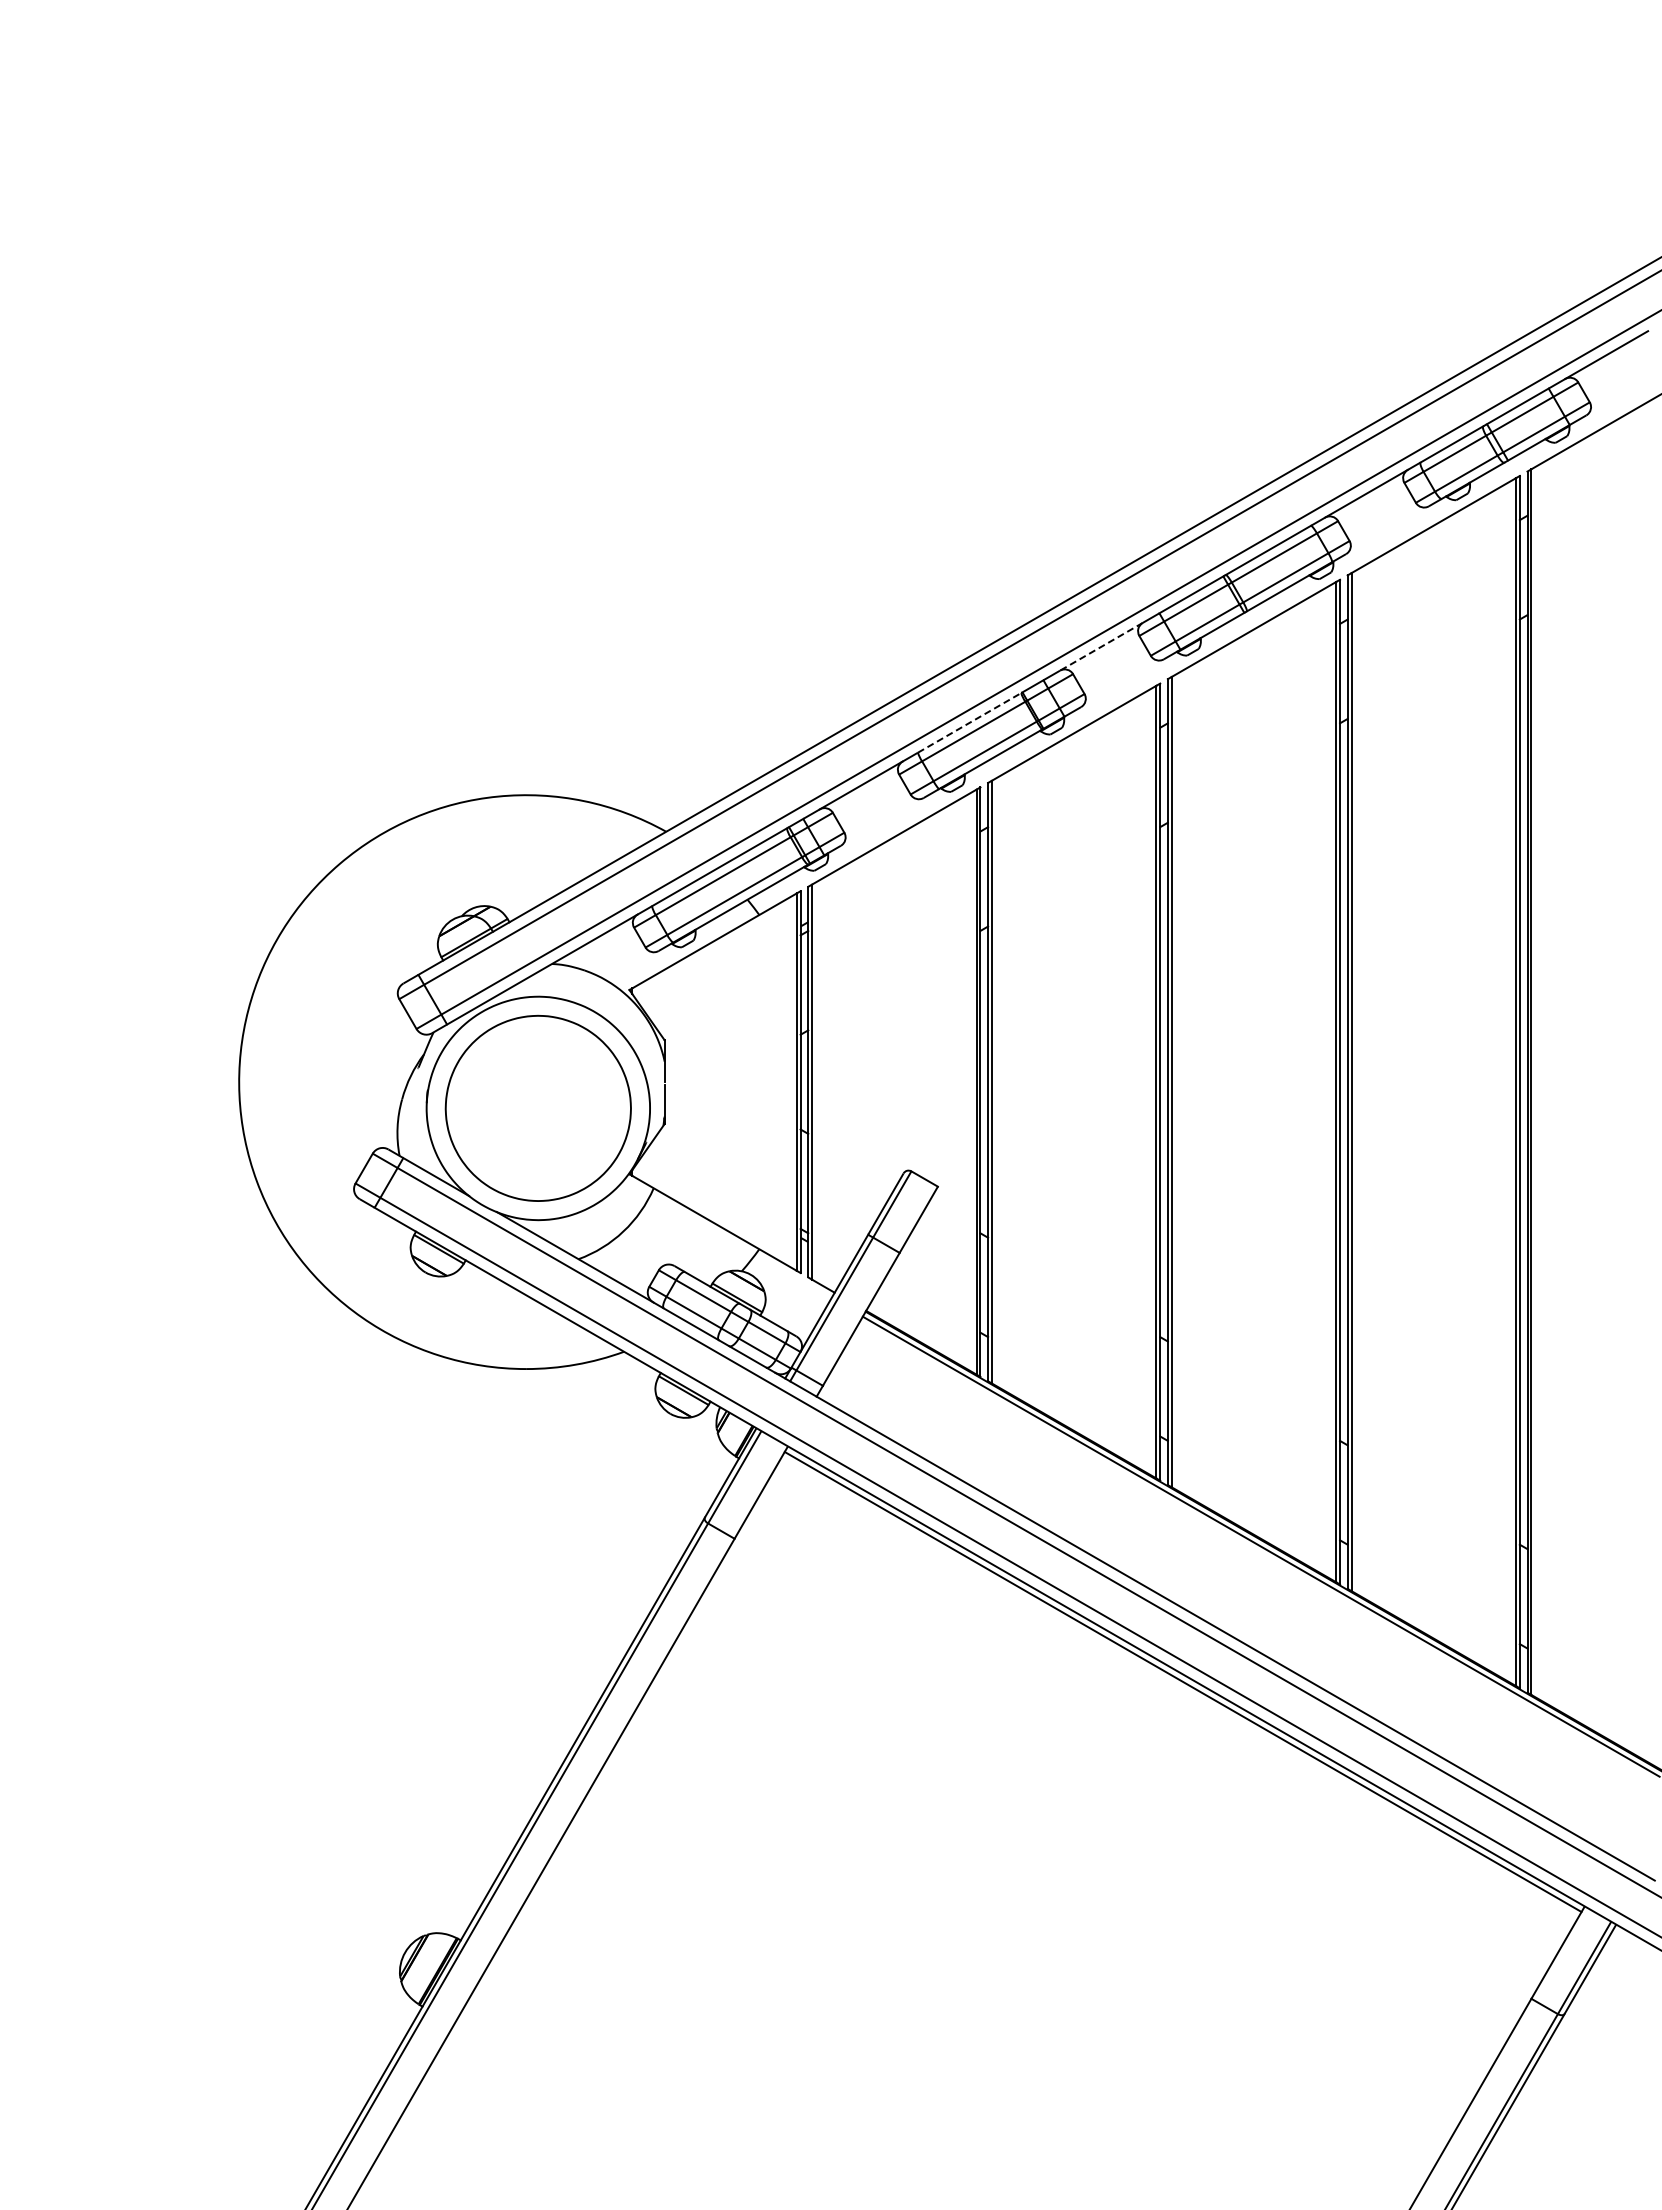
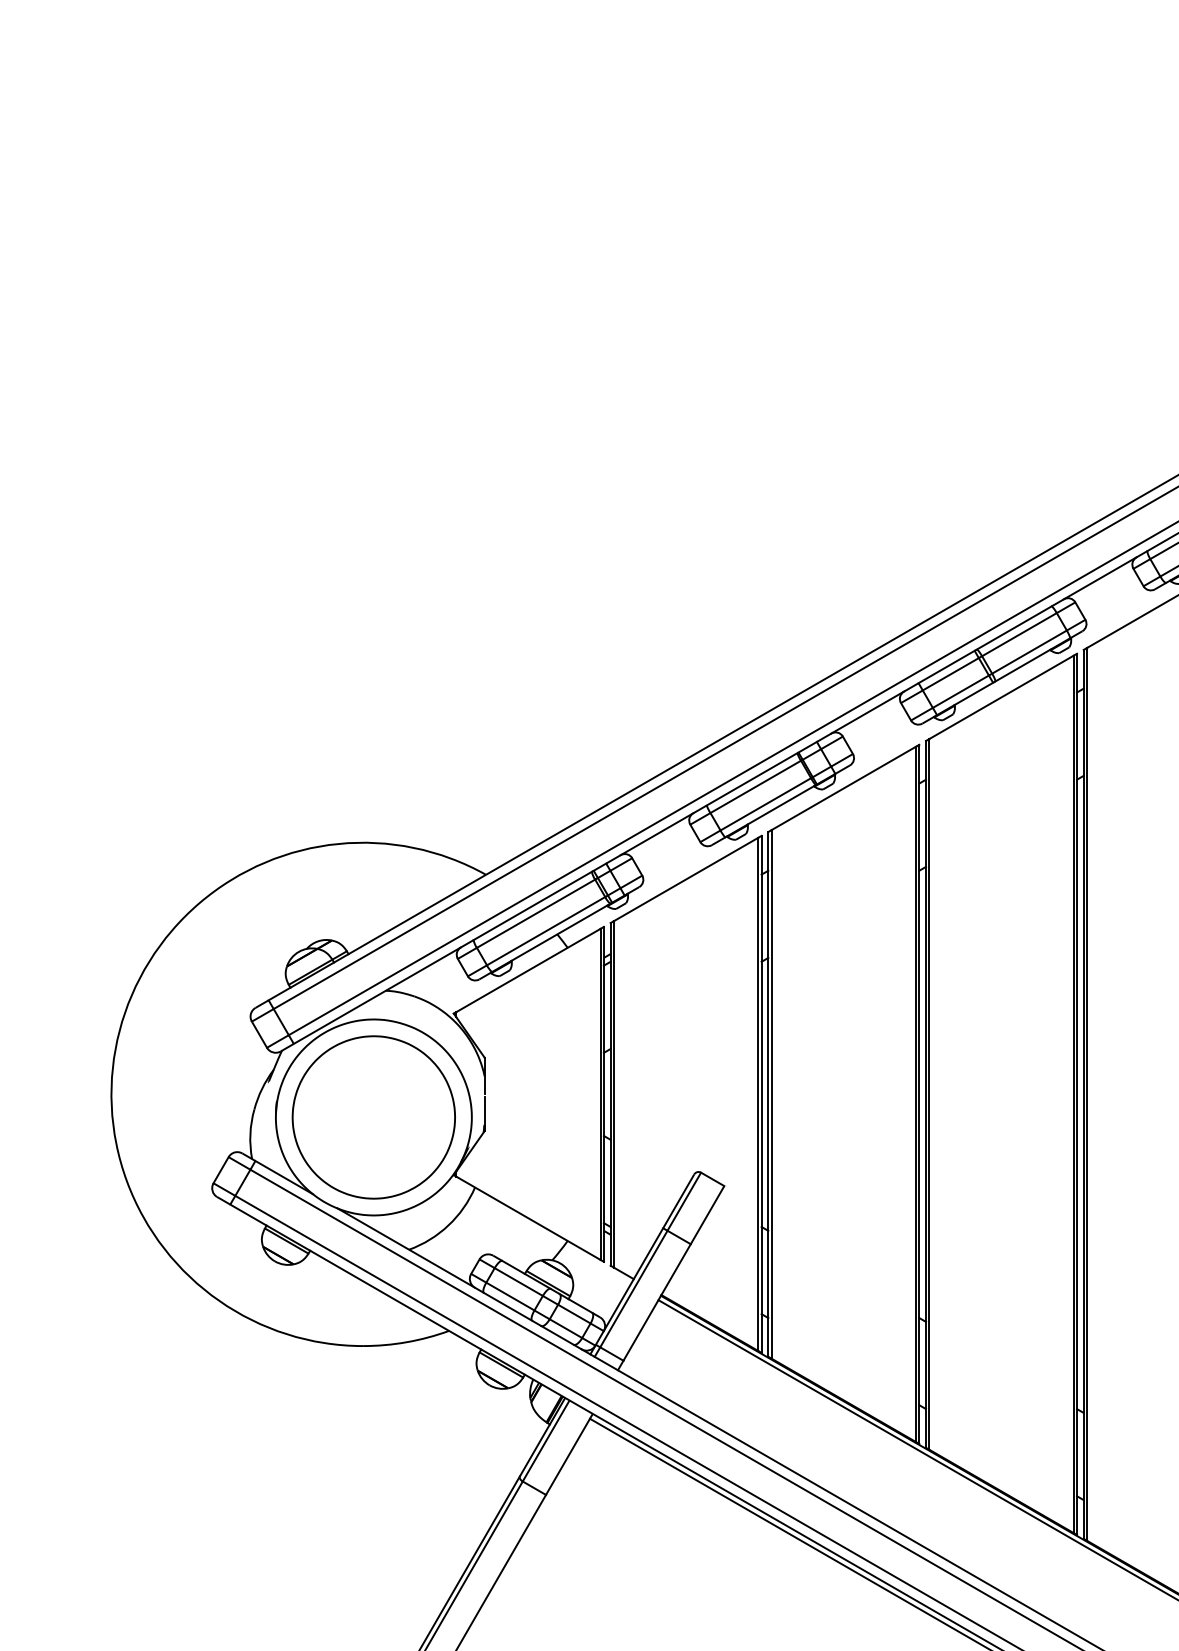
line: (1101, 646) -> (867, 712), dashed -> solid
line: (969, 722) -> (752, 778), dashed -> solid

